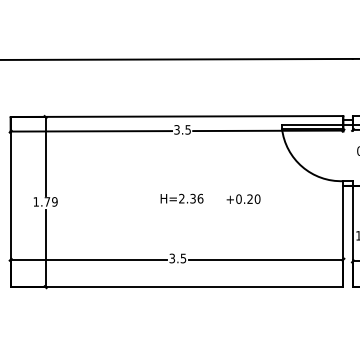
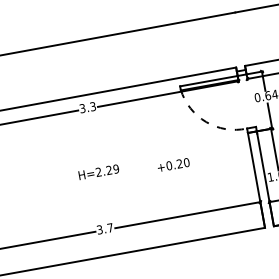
text: (187, 129) -> (92, 106), 3.5 -> 3.3
arc: (302, 166) -> (206, 121), solid -> dashed
text: (196, 198) -> (112, 169), H=2.36 -> H=2.29
text: (243, 198) -> (173, 164), moved
text: (183, 258) -> (110, 227), 3.5 -> 3.7

